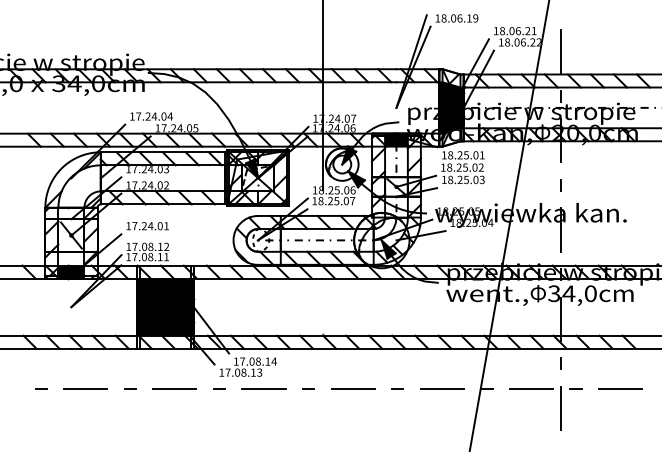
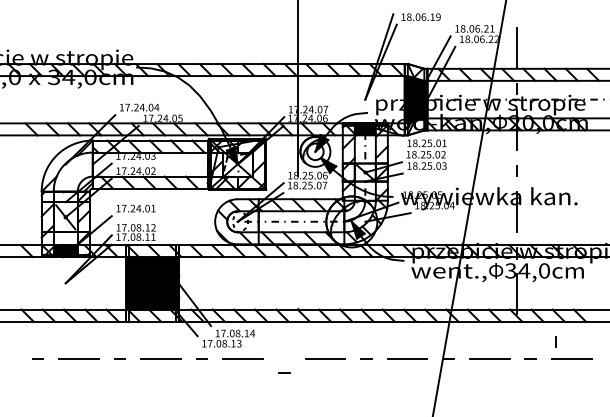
line: (560, 363) -> (555, 341), moved
line: (308, 388) -> (284, 372), moved
line: (560, 407) -> (516, 375), removed

